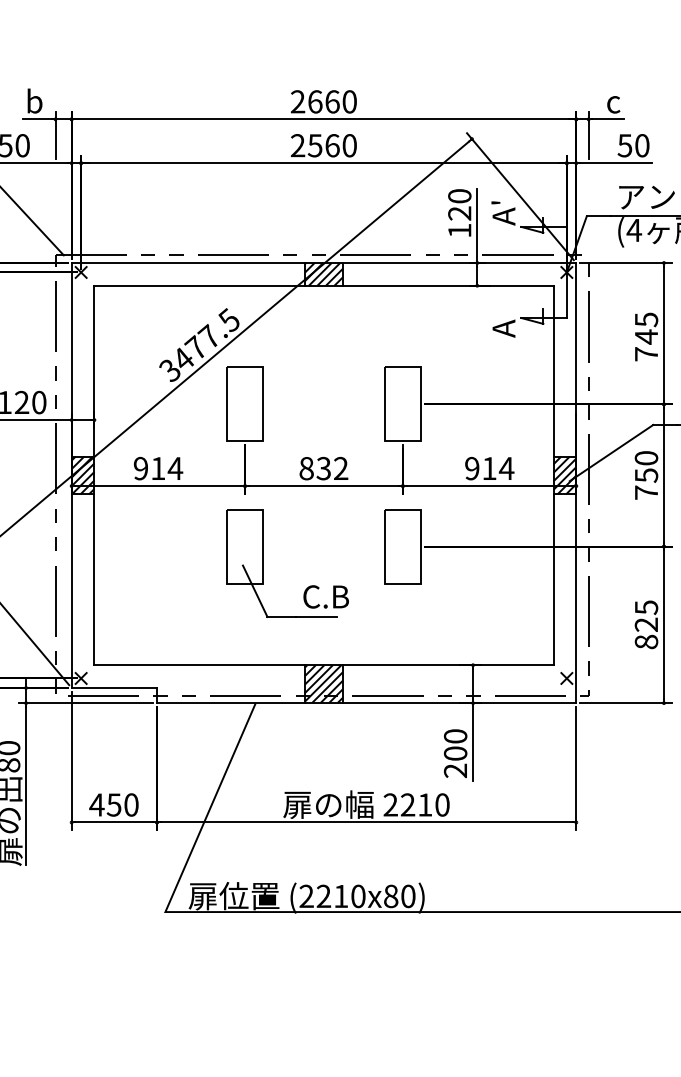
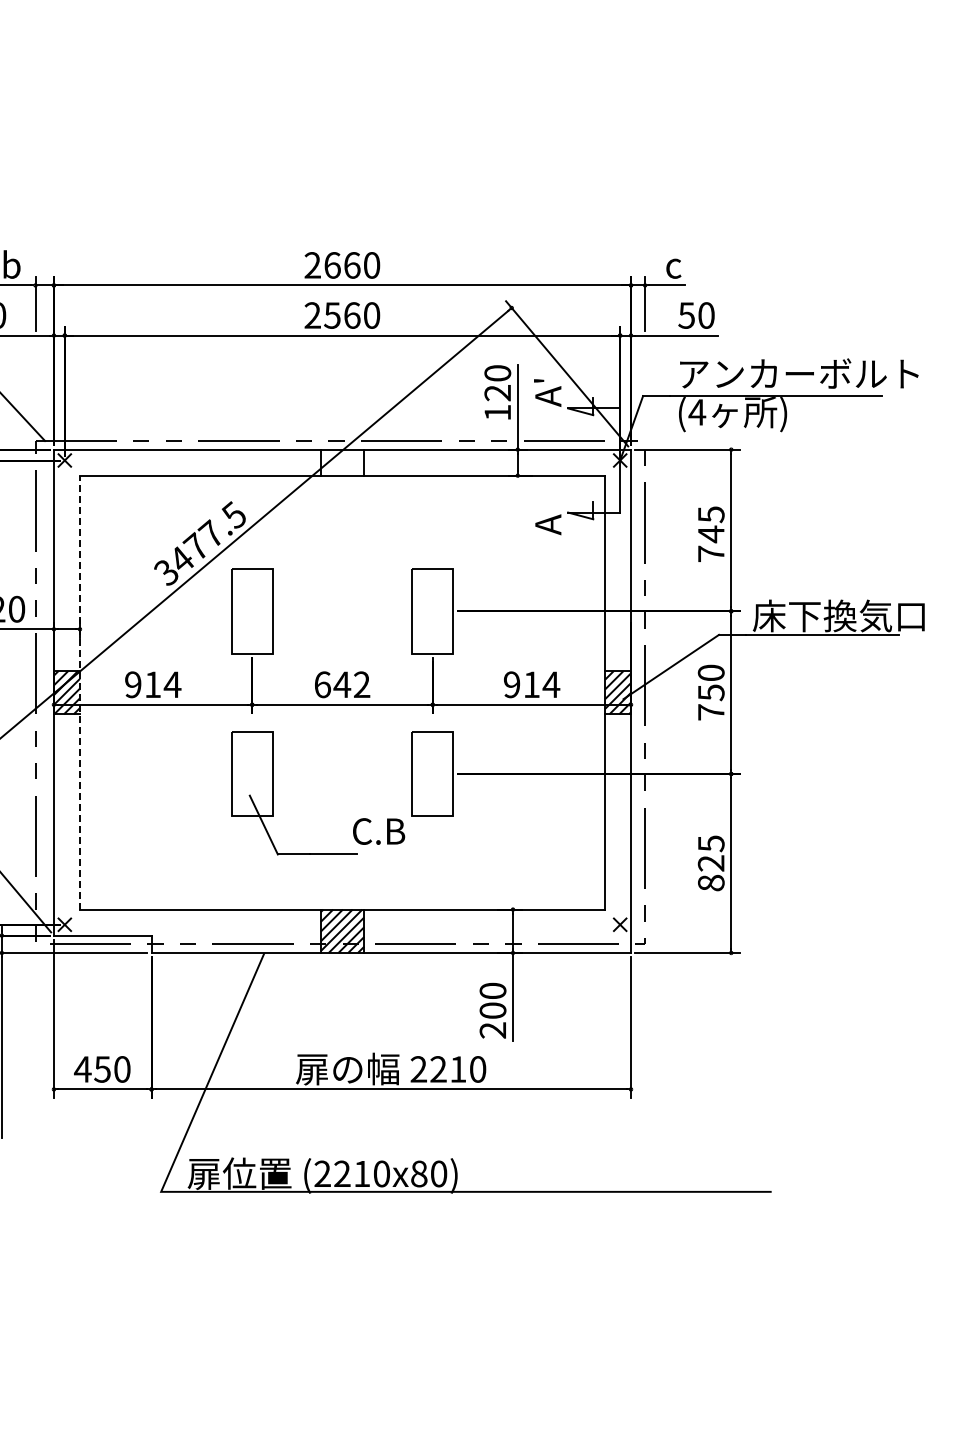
hatch: (323, 274) -> (342, 462), removed
text: (315, 468) -> (332, 684), 832 -> 642
line: (94, 475) -> (80, 692), solid -> dashed
text: (326, 596) -> (379, 831), moved

